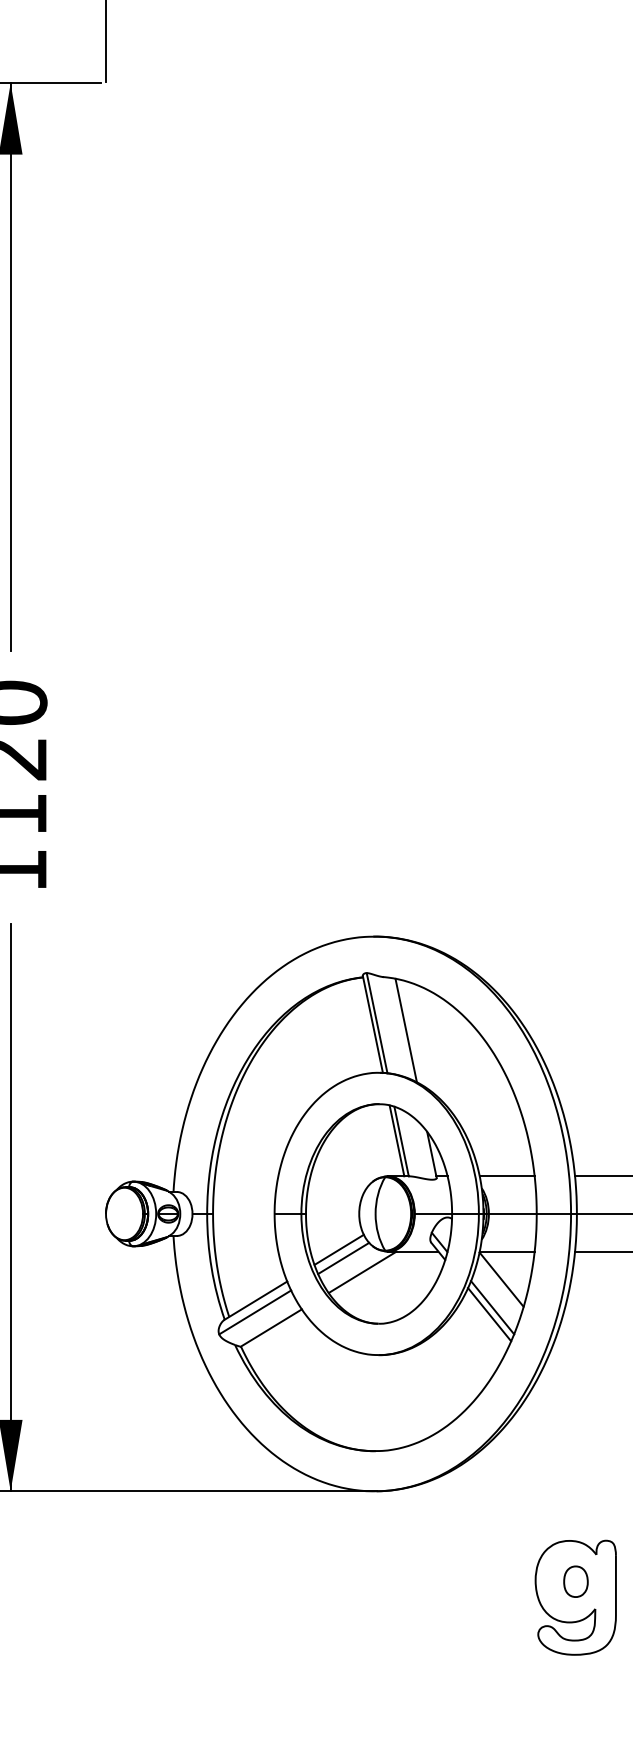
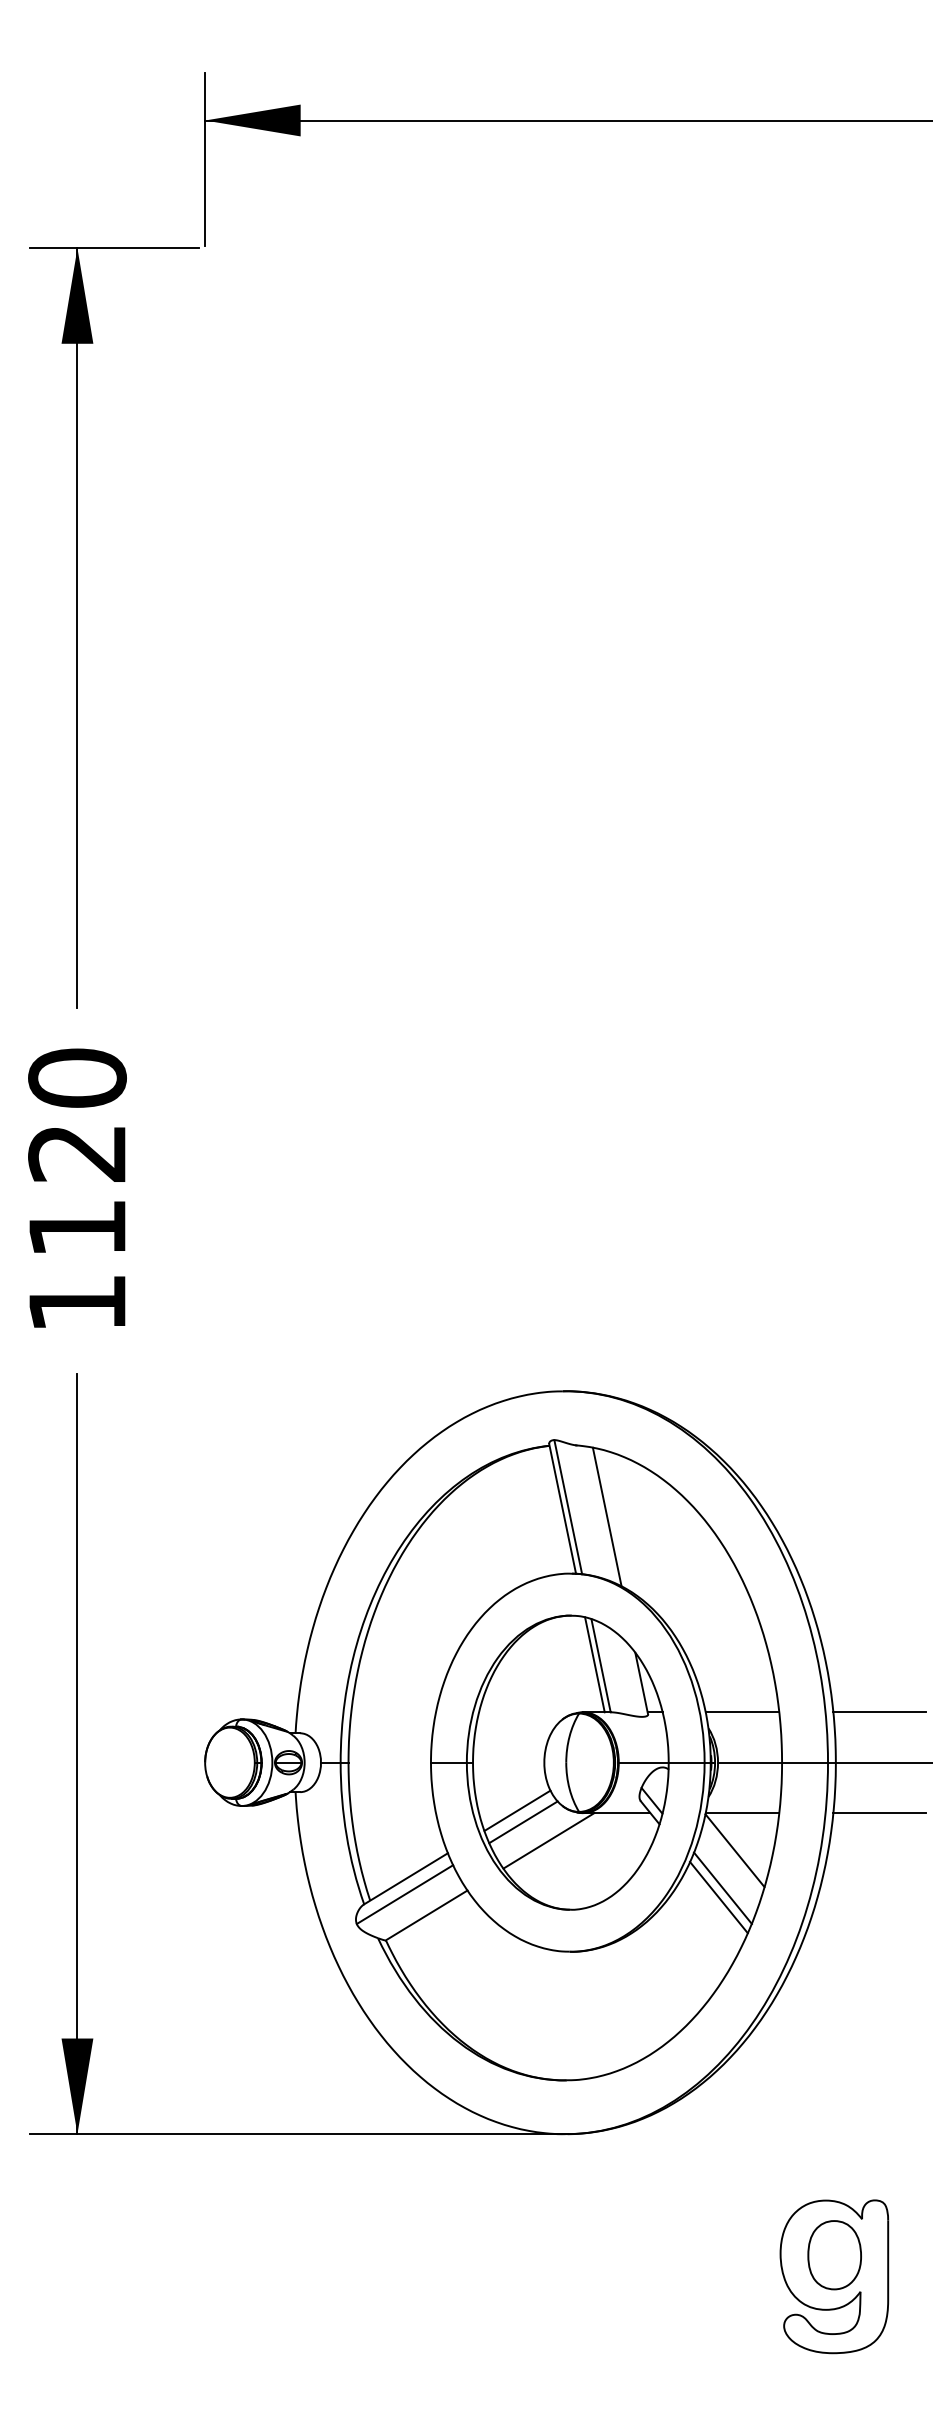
part: (575, 1581) -> (834, 2255), size x1.67

